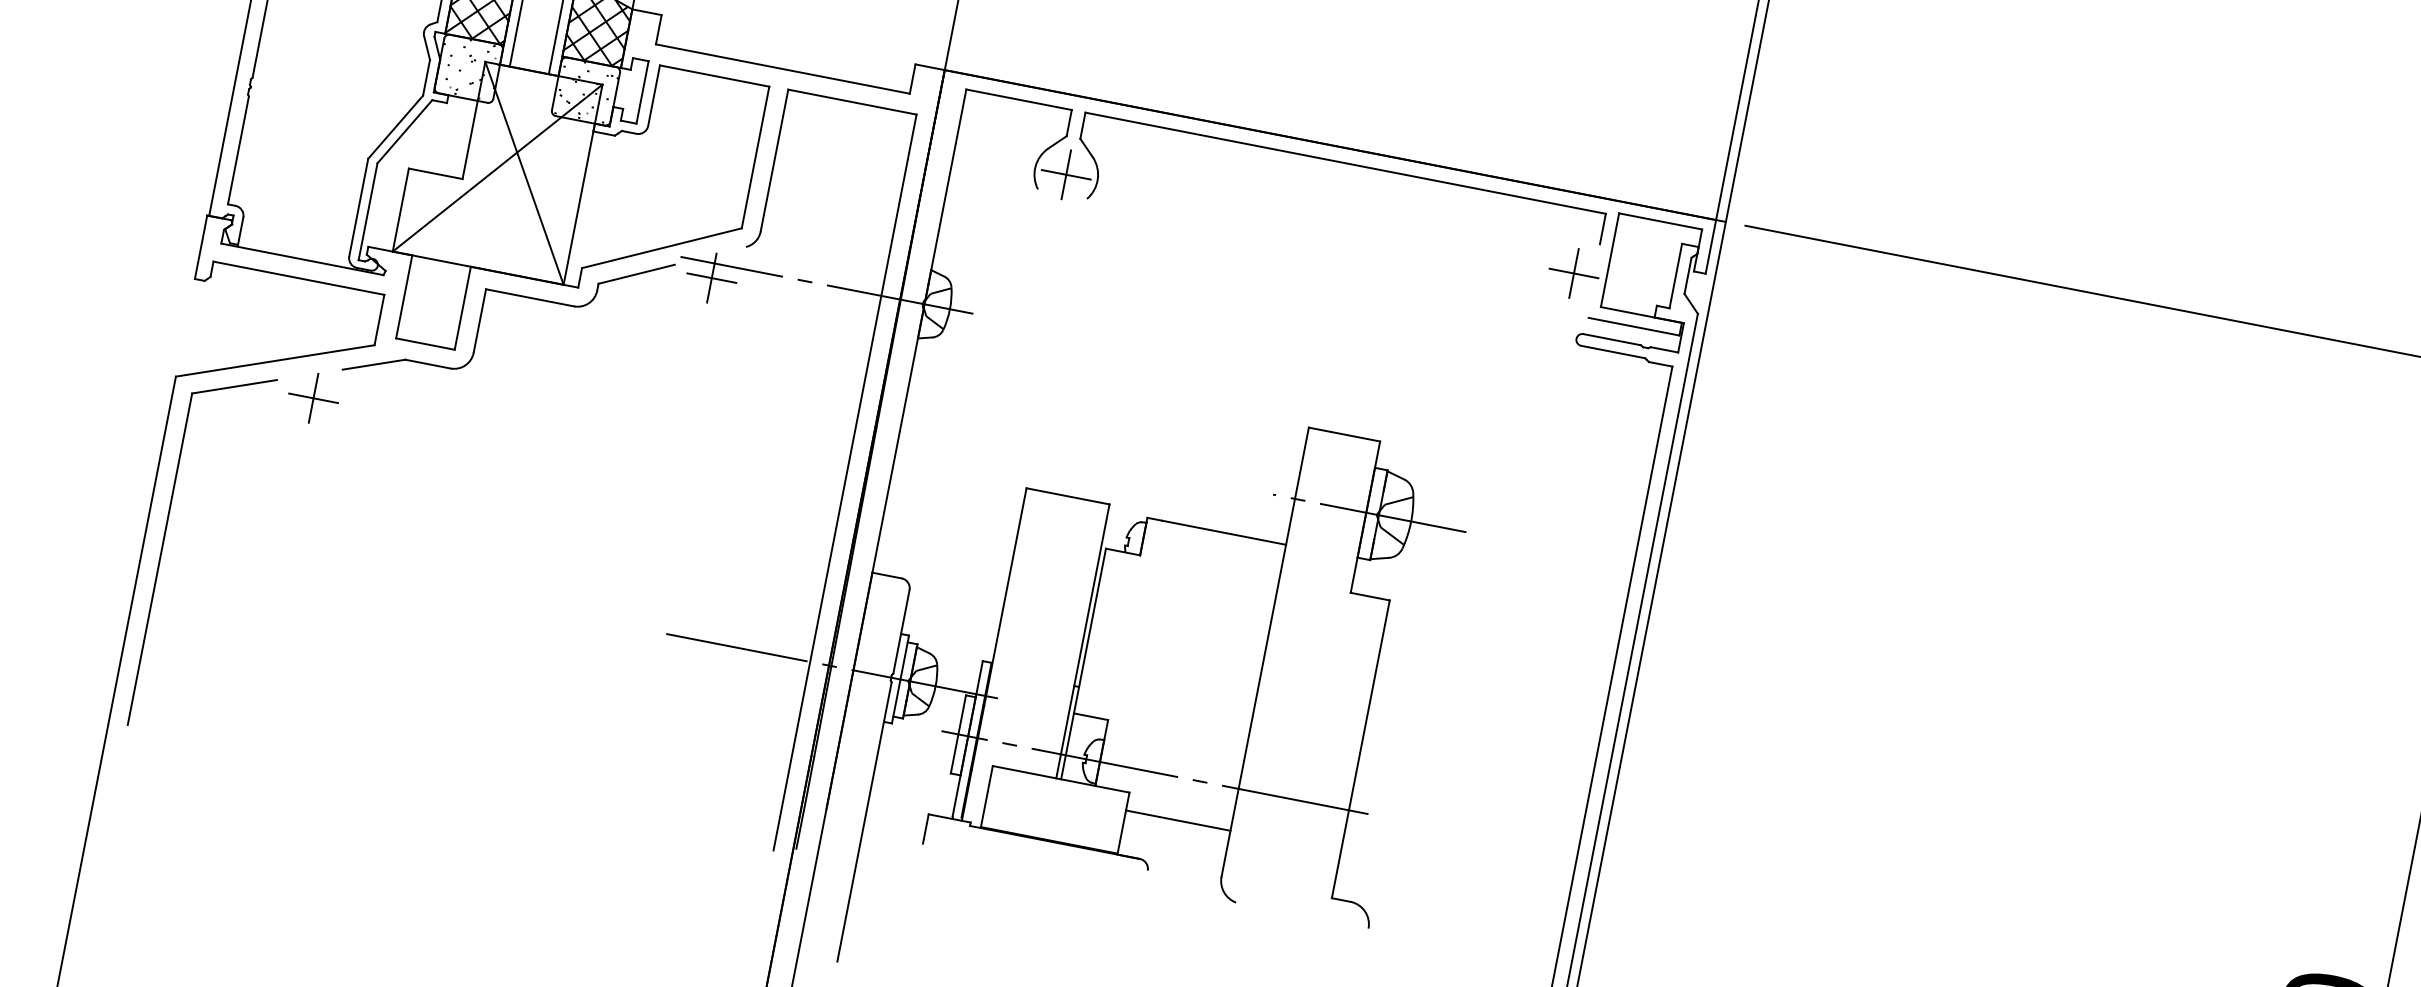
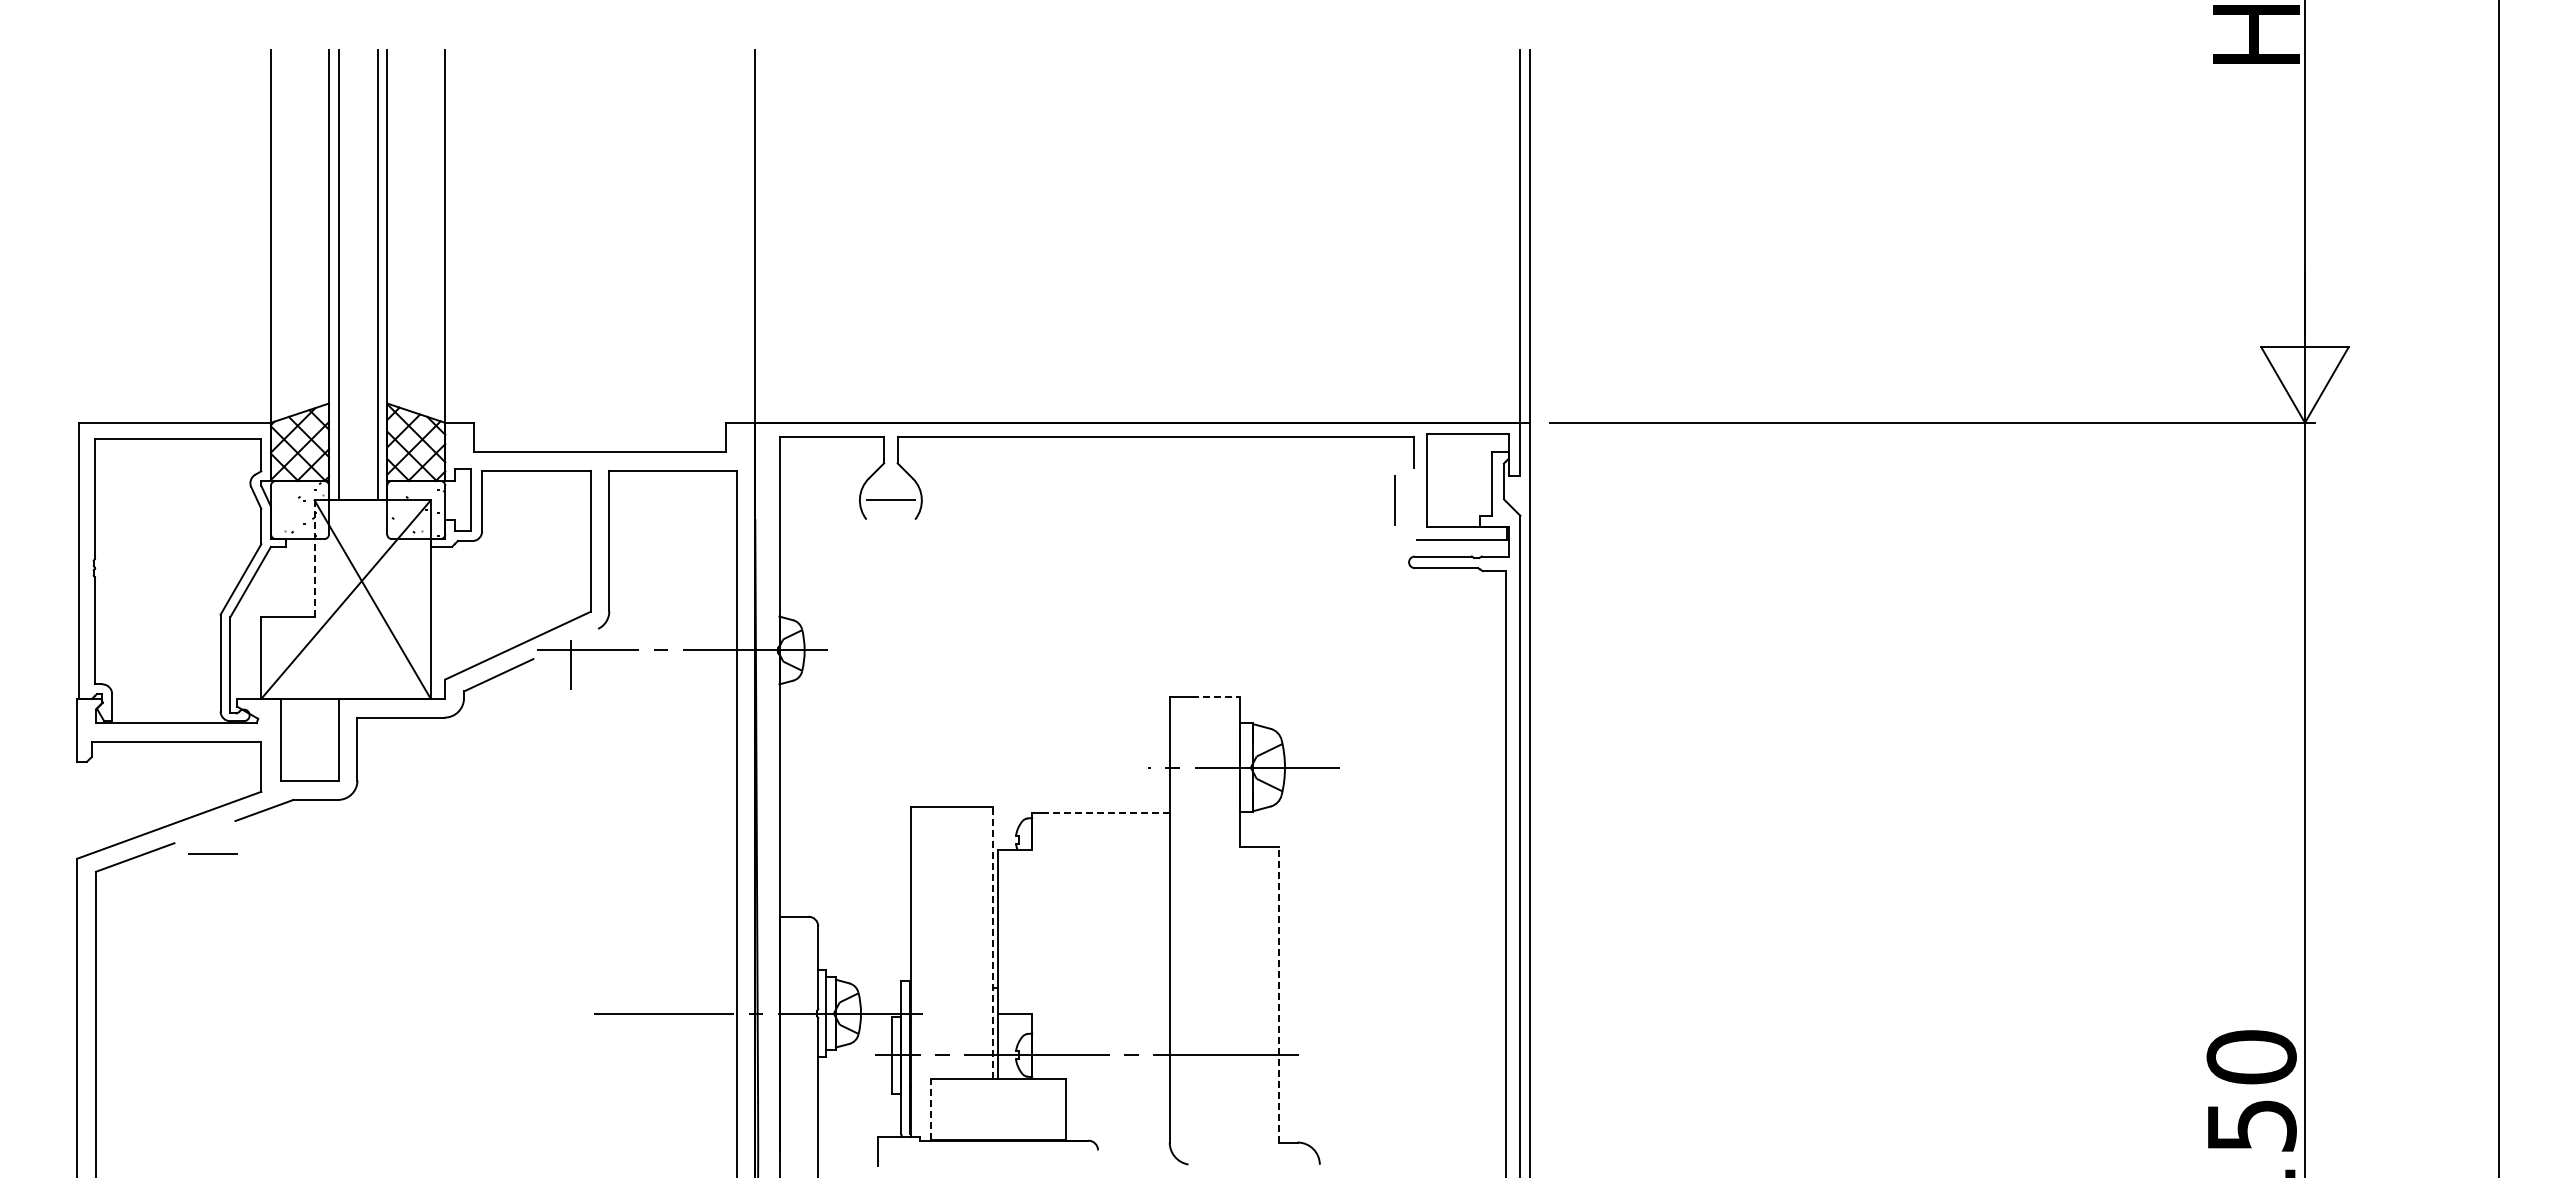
line: (474, 119) -> (314, 557), solid -> dashed
line: (1065, 174) -> (890, 500), removed
line: (1573, 273) -> (1394, 500), removed
line: (711, 278) -> (571, 665), removed
line: (313, 397) -> (212, 853), removed
line: (1356, 436) -> (1216, 696), solid -> dashed
line: (1224, 533) -> (1108, 813), solid -> dashed
line: (1082, 641) -> (993, 943), solid -> dashed
line: (1361, 749) -> (1279, 994), solid -> dashed
line: (987, 795) -> (930, 1108), solid -> dashed
line: (1177, 820) -> (1117, 1096), removed

